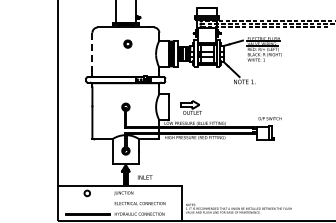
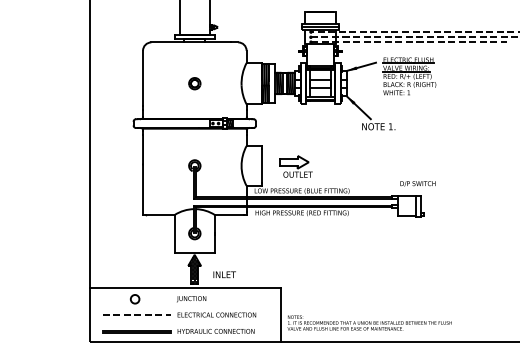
part: (127, 43) -> (194, 82), moved
line: (92, 50) -> (143, 78), dashed -> solid
line: (88, 203) -> (136, 314), added

